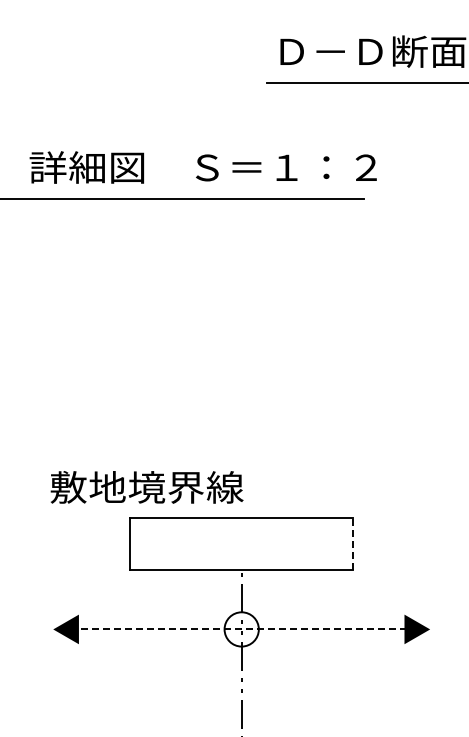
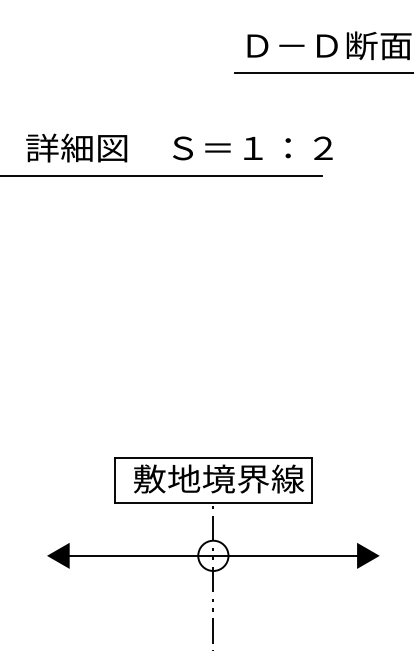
text: (146, 487) -> (218, 479), moved
line: (353, 543) -> (312, 479), dashed -> solid
line: (242, 629) -> (214, 555), dashed -> solid

